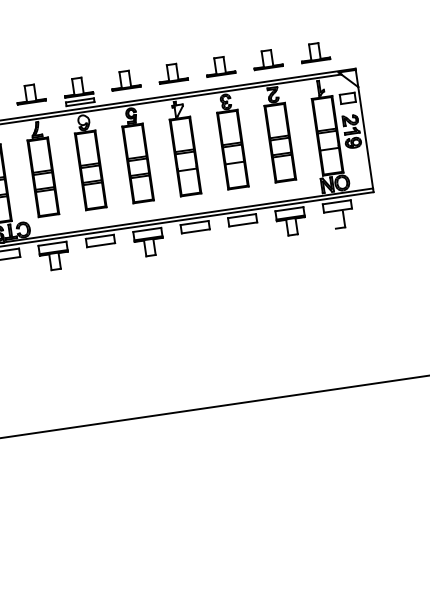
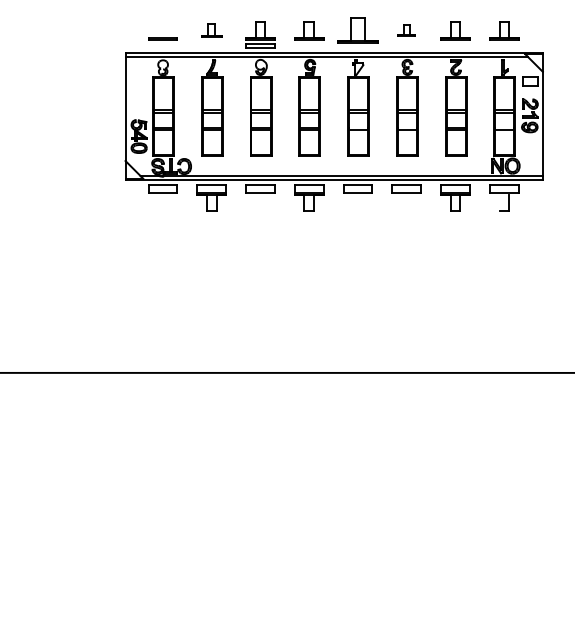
part: (219, 66) -> (406, 30), size x0.6
part: (172, 73) -> (357, 30), size x1.4
part: (30, 93) -> (211, 30), size x0.7

